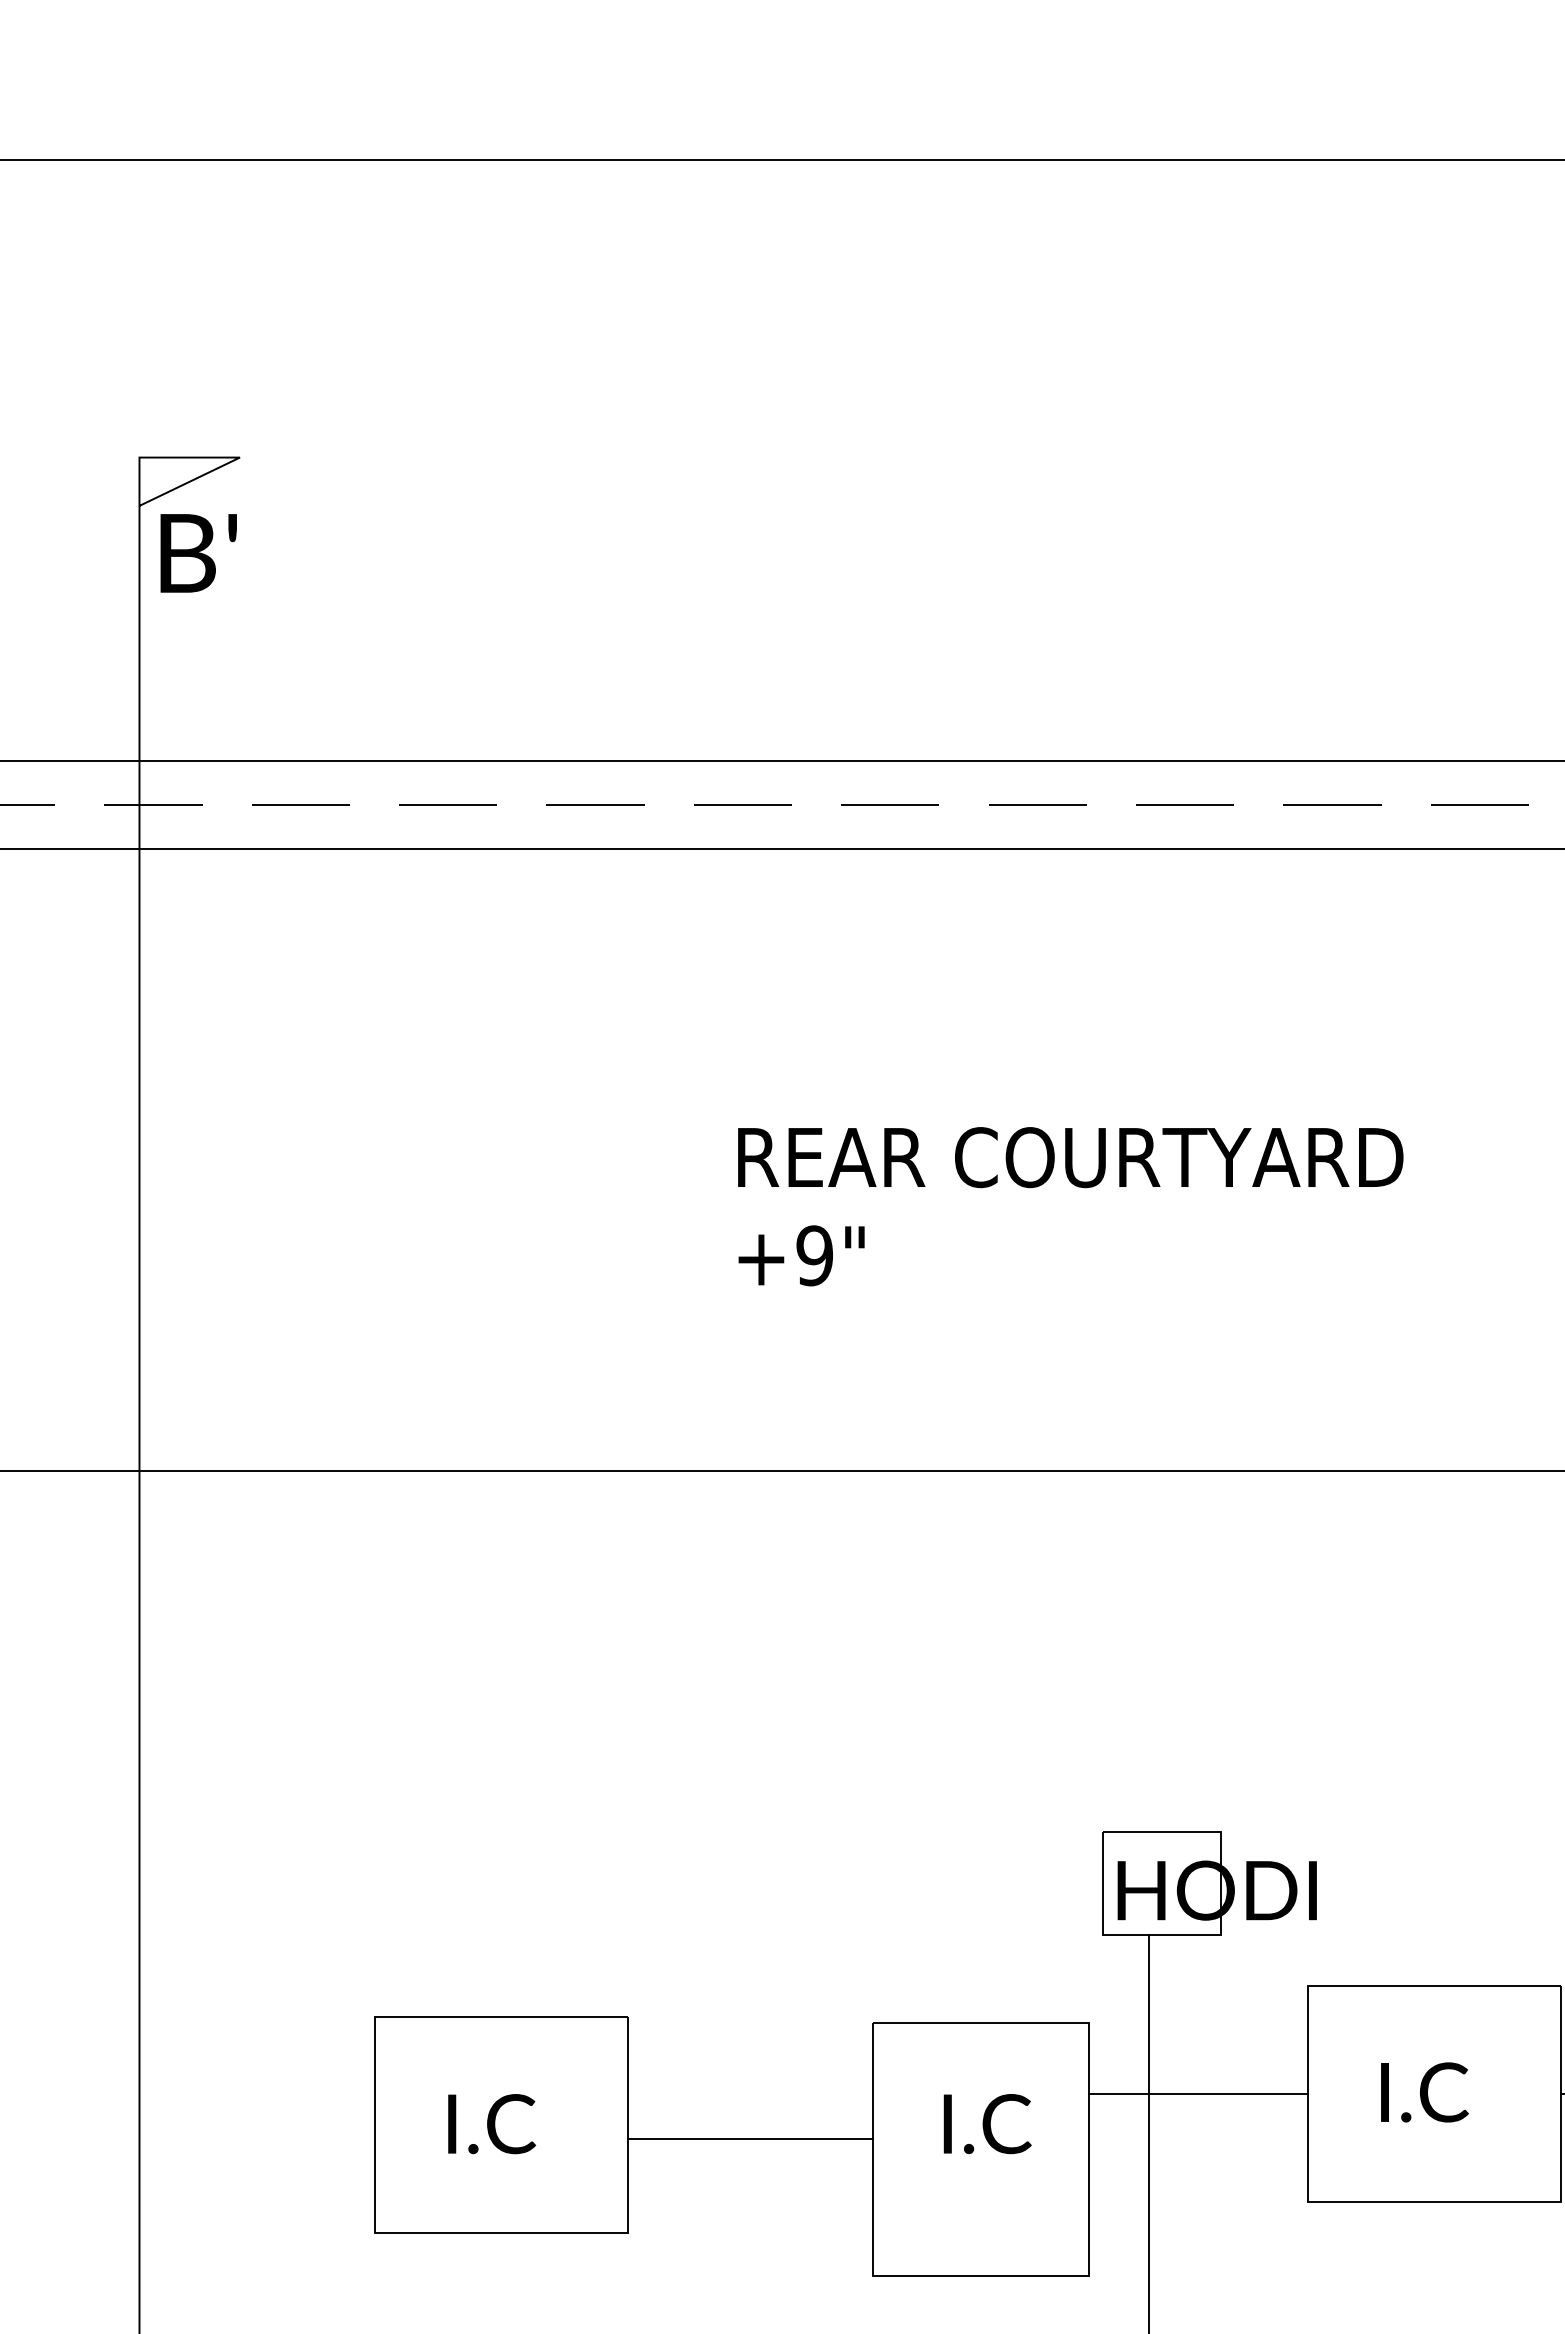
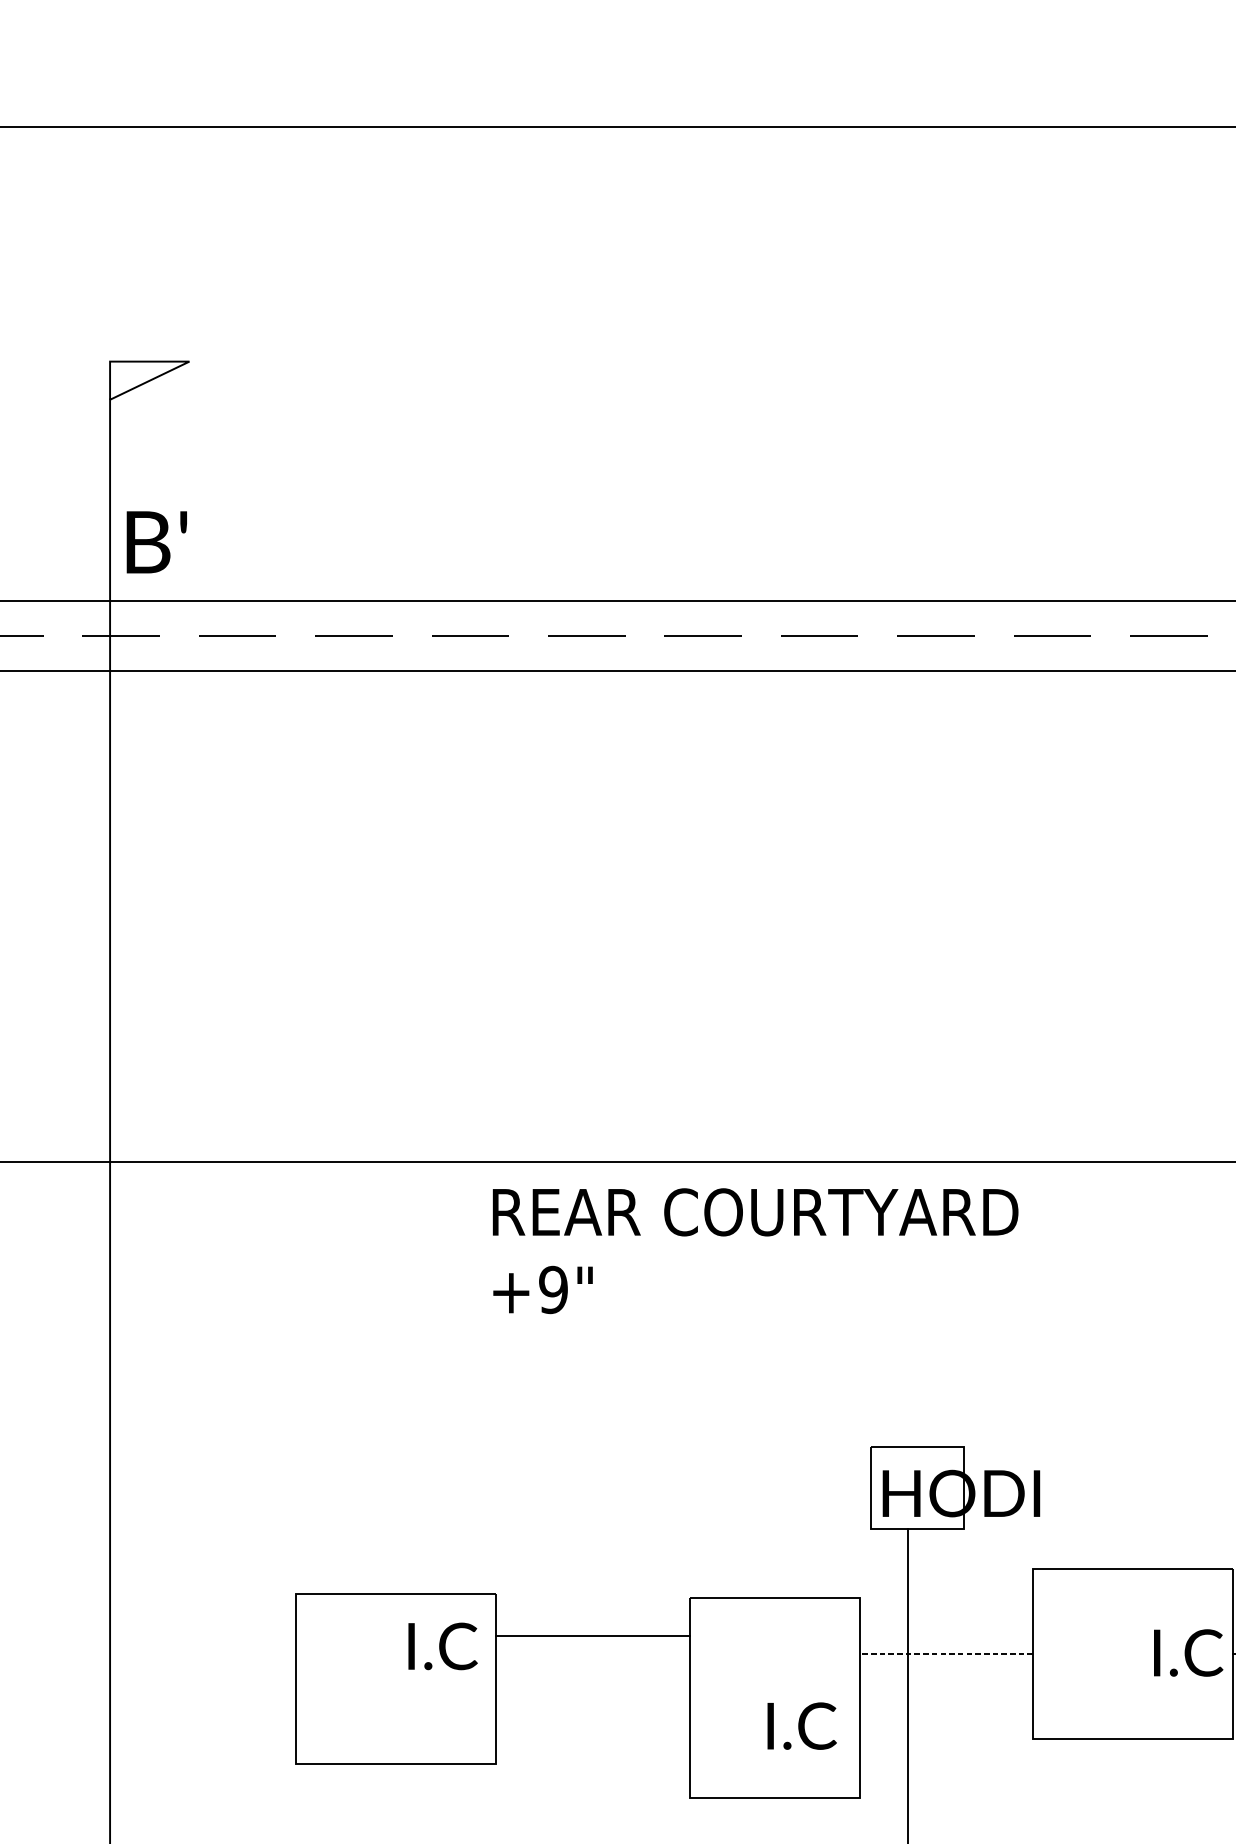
text: (198, 553) -> (156, 542), moved
text: (1070, 1206) -> (755, 1250), moved
text: (1424, 2092) -> (1188, 1653), moved
line: (1198, 2093) -> (946, 1653), solid -> dashed
text: (492, 2124) -> (443, 1646), moved
text: (987, 2124) -> (802, 1726), moved
line: (750, 2139) -> (592, 1636), moved

